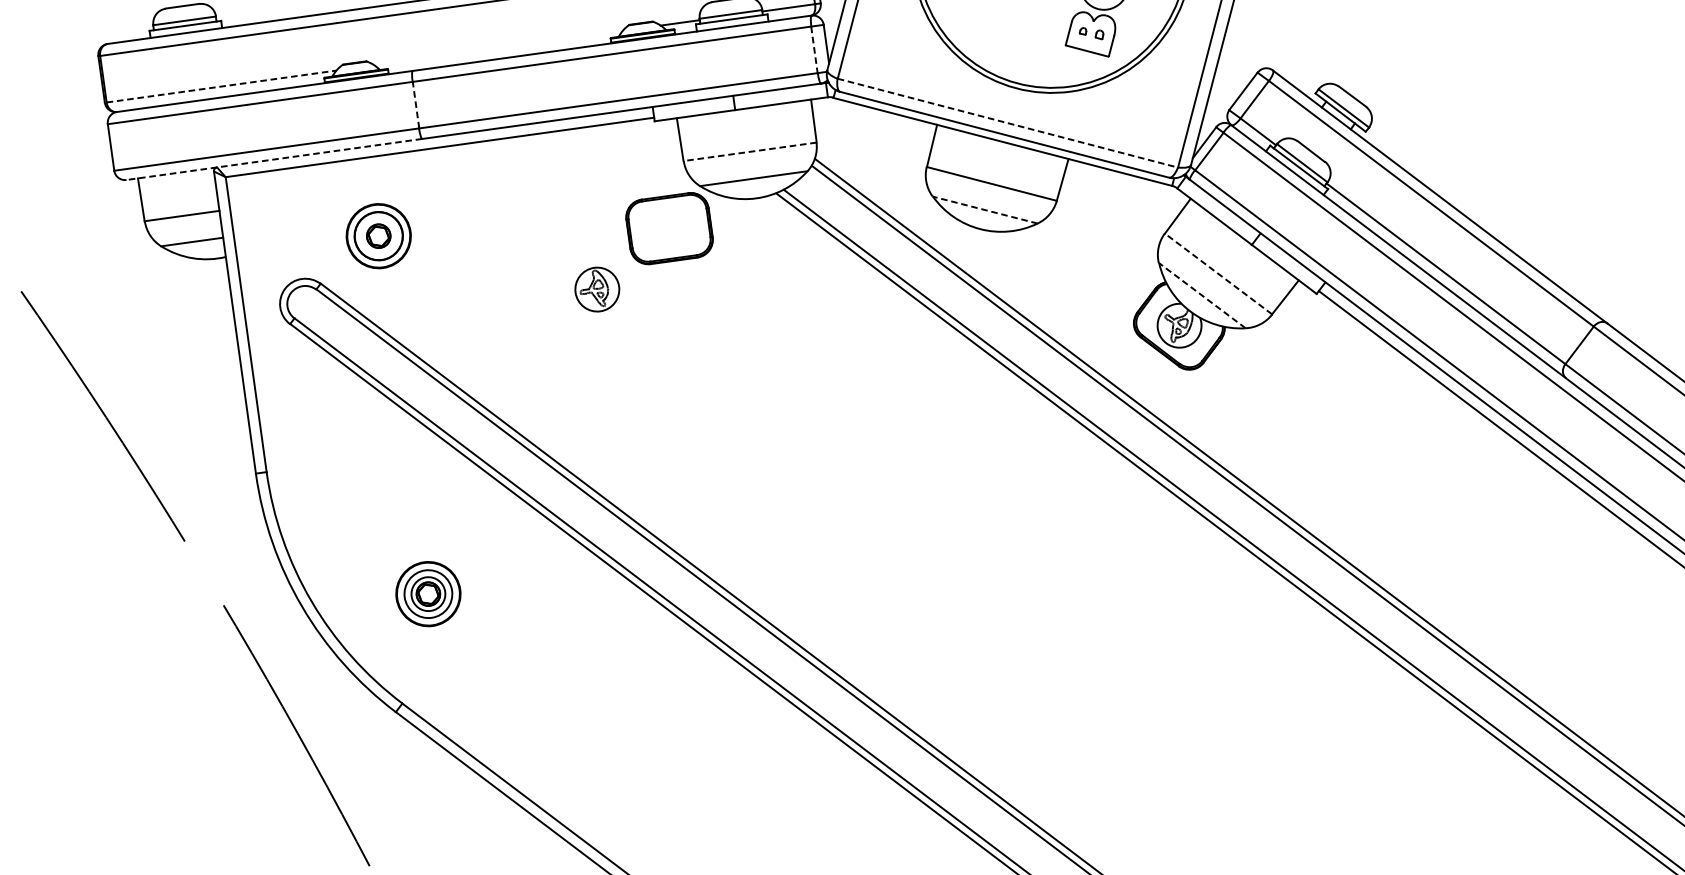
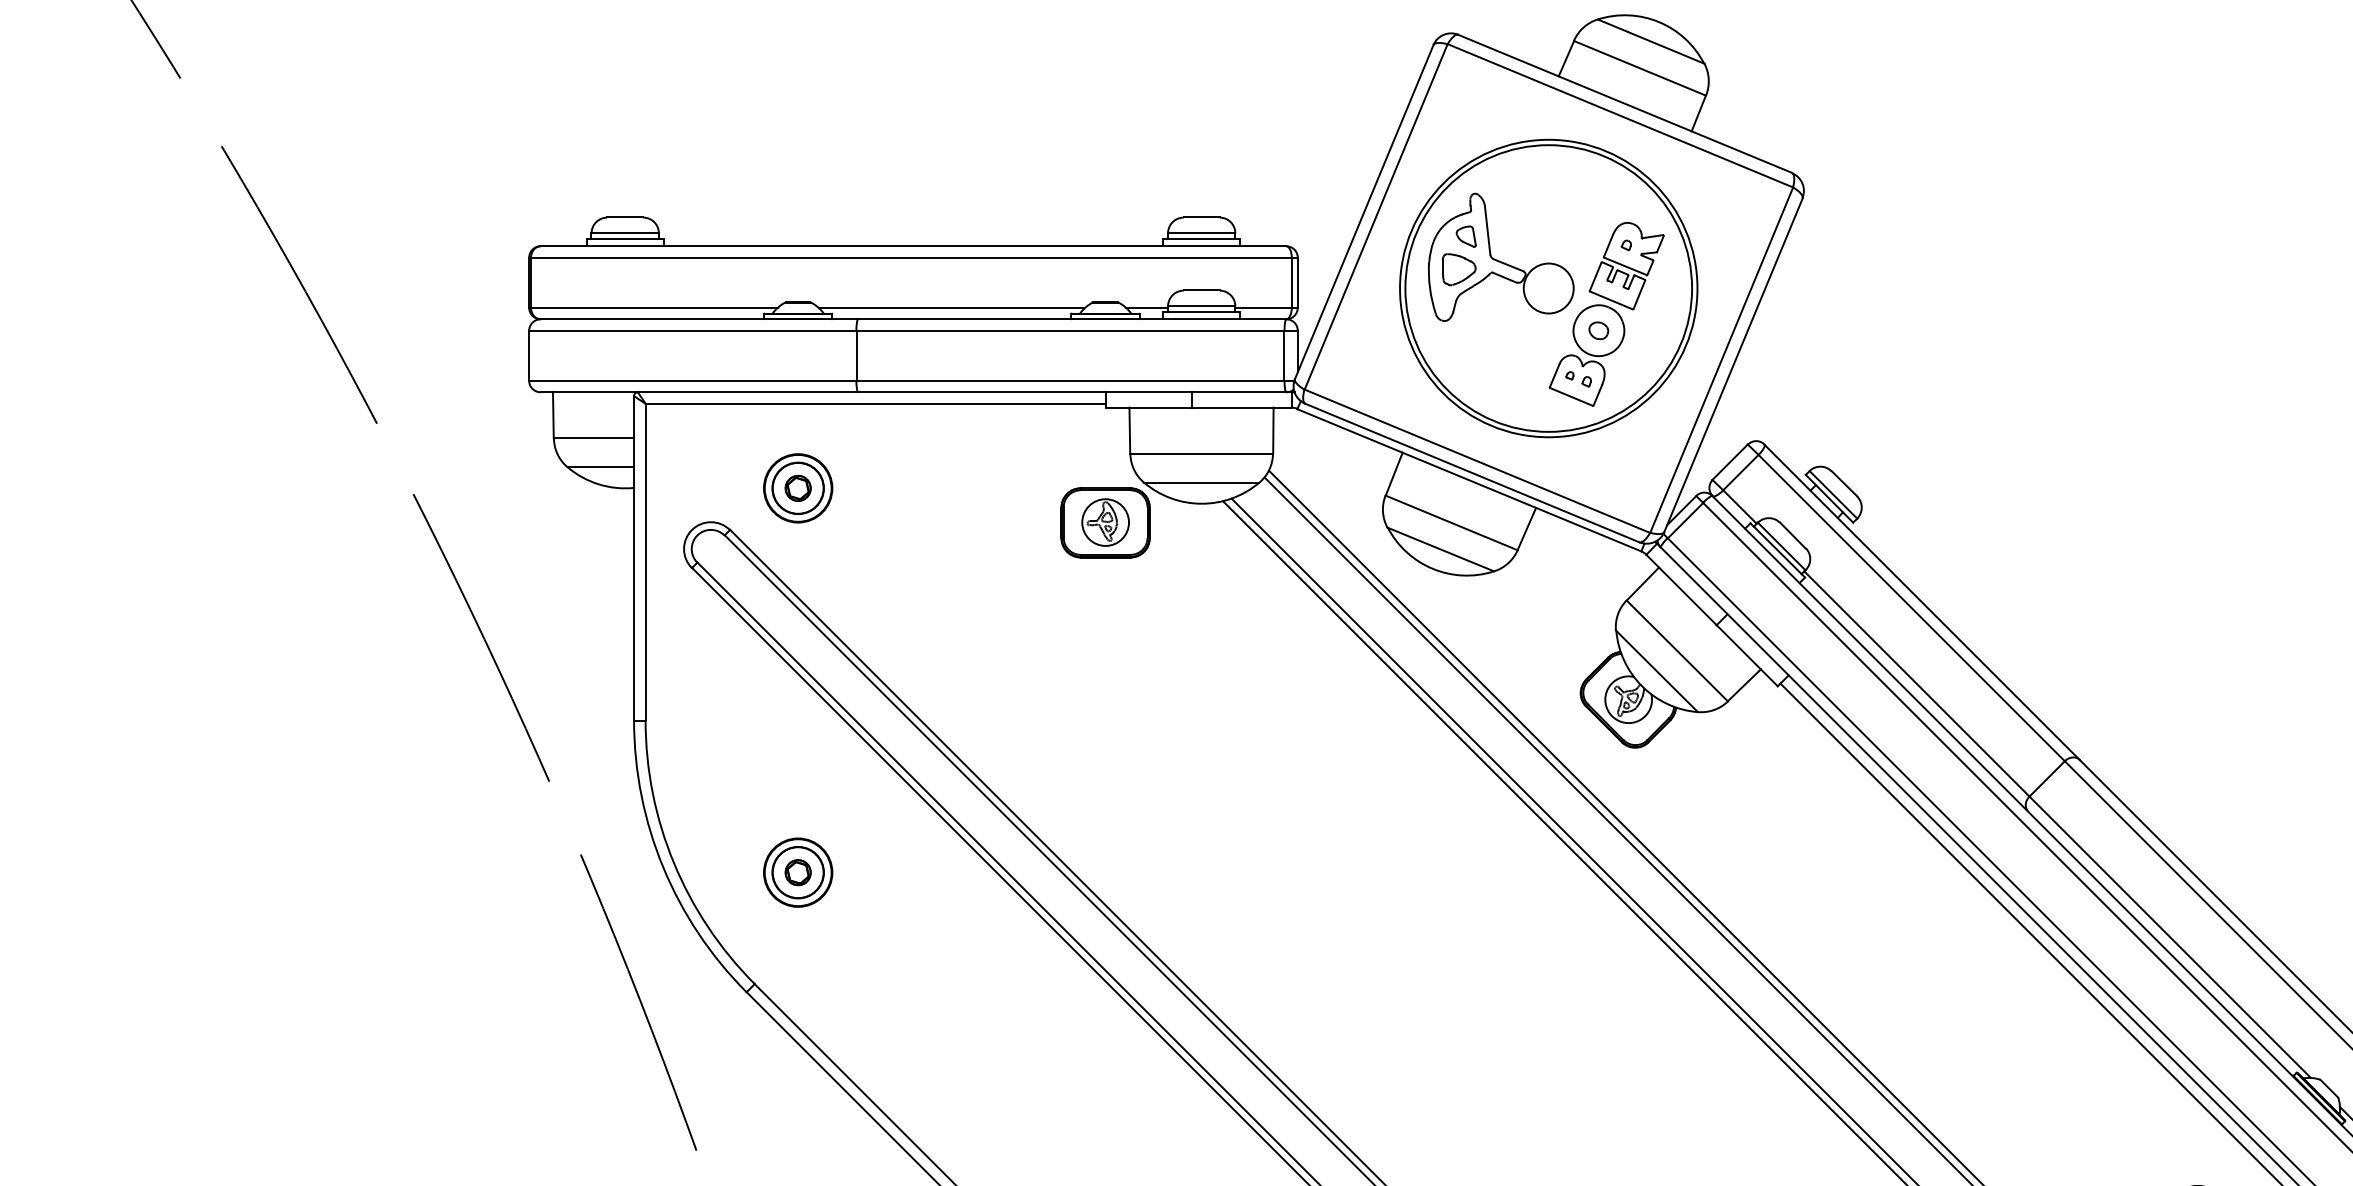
line: (498, 47) -> (951, 307), added
line: (814, 49) -> (1284, 355), dashed -> solid
line: (221, 86) -> (654, 307), dashed -> solid
line: (415, 104) -> (856, 355), dashed -> solid
line: (1007, 123) -> (1477, 461), dashed -> solid
line: (749, 151) -> (1201, 453), dashed -> solid
line: (274, 159) -> (699, 392), dashed -> solid
line: (984, 210) -> (1440, 549), dashed -> solid
line: (1217, 273) -> (1676, 650), dashed -> solid
part: (597, 289) -> (1105, 522), moved
line: (1201, 295) -> (1656, 671), dashed -> solid
circle: (427, 594) -> (797, 872), size x1.43

